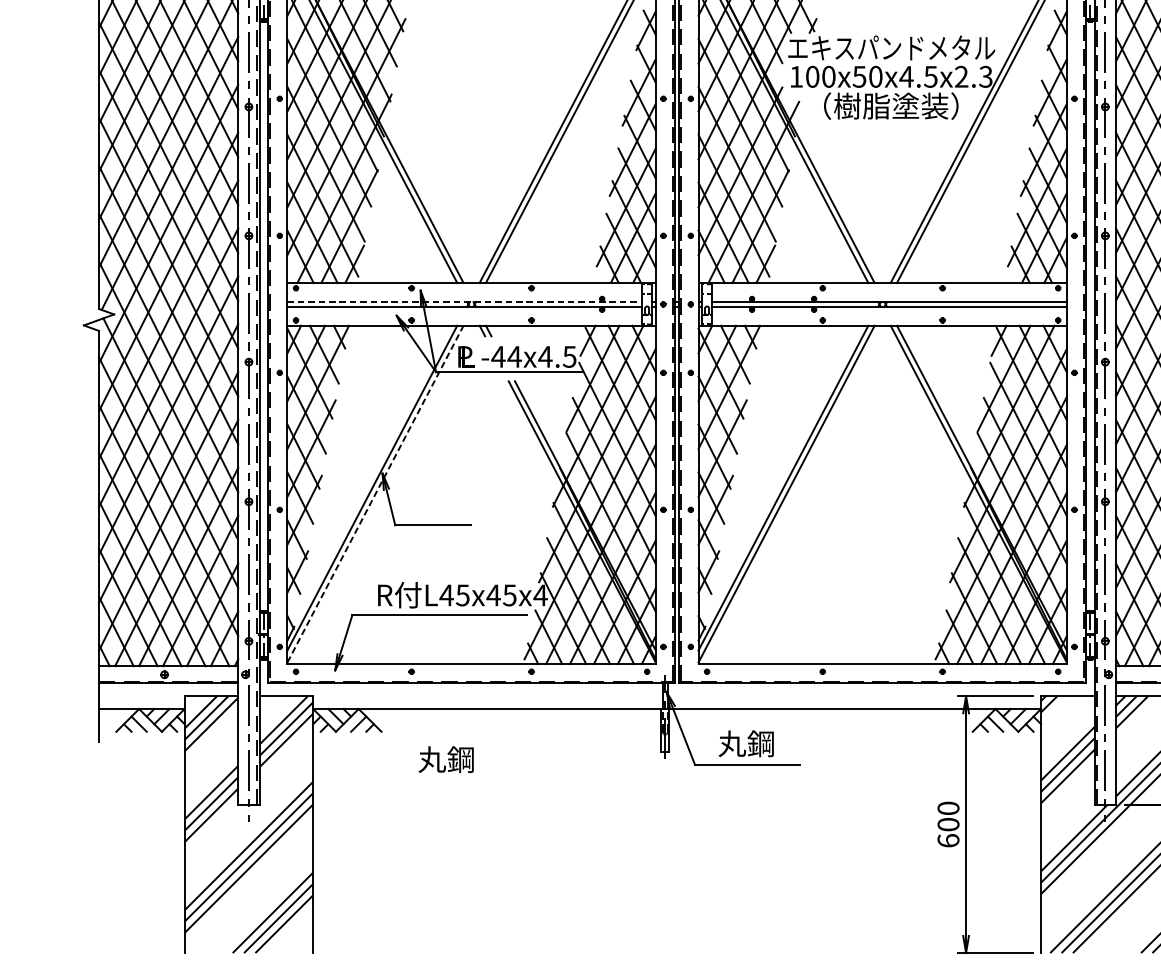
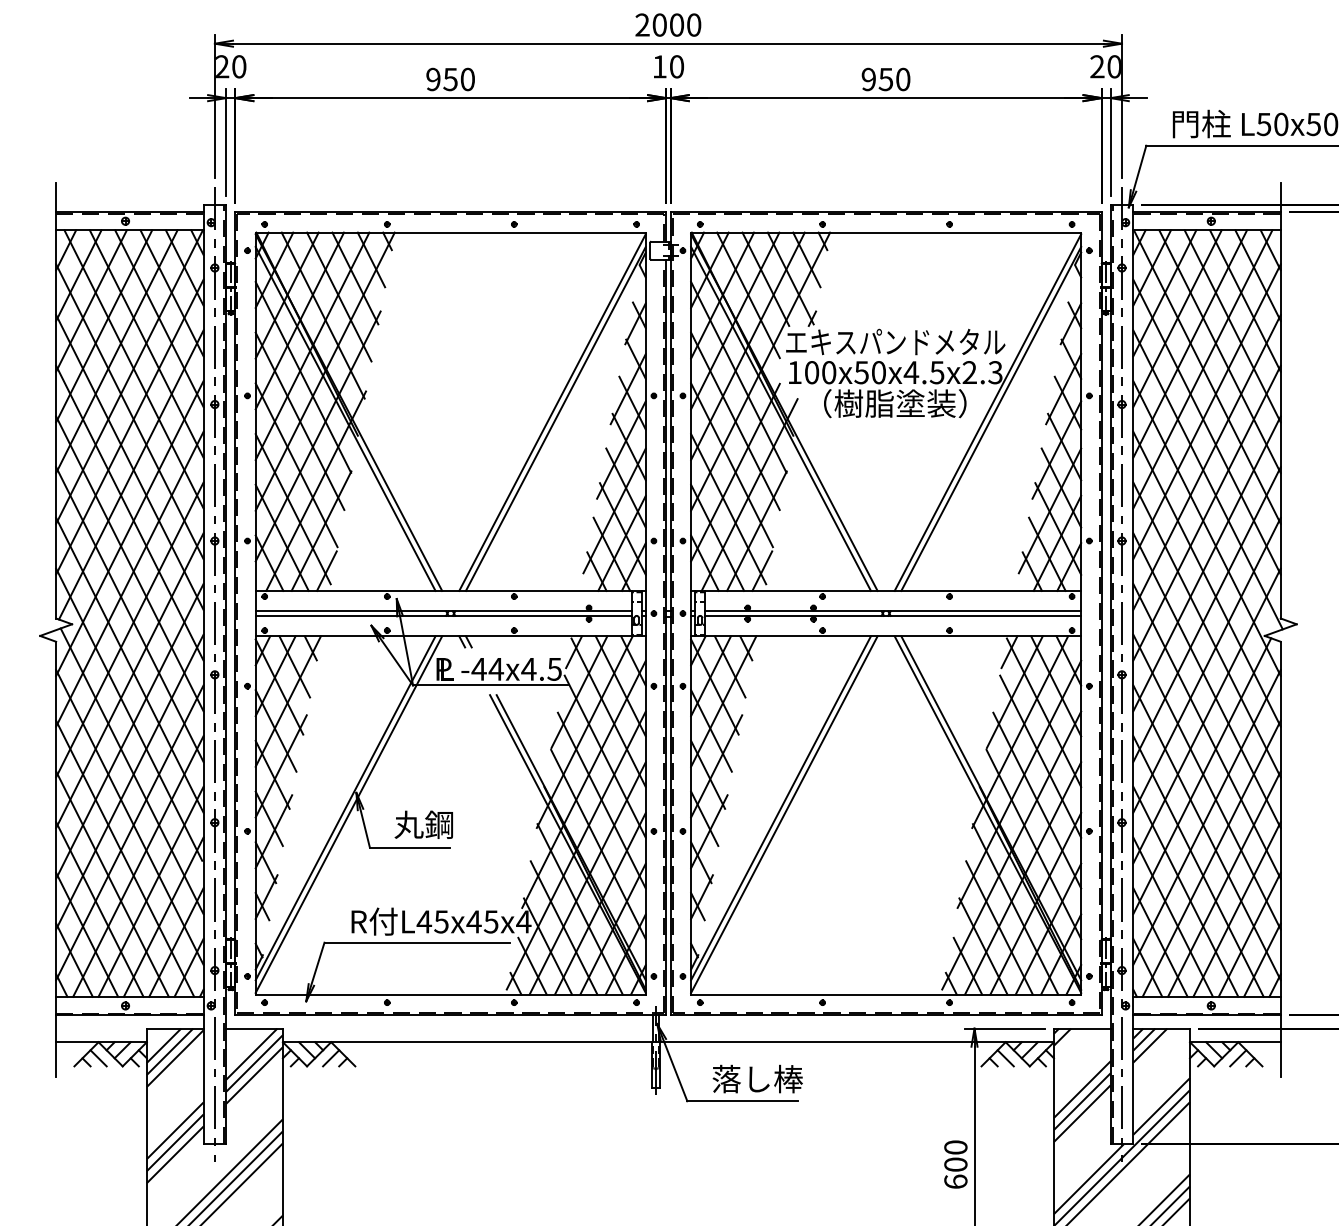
line: (464, 302) -> (443, 611), dashed -> solid
line: (376, 494) -> (349, 814), dashed -> solid
text: (761, 743) -> (757, 1078), 丸鋼 -> 落し棒
text: (445, 759) -> (423, 824), moved

